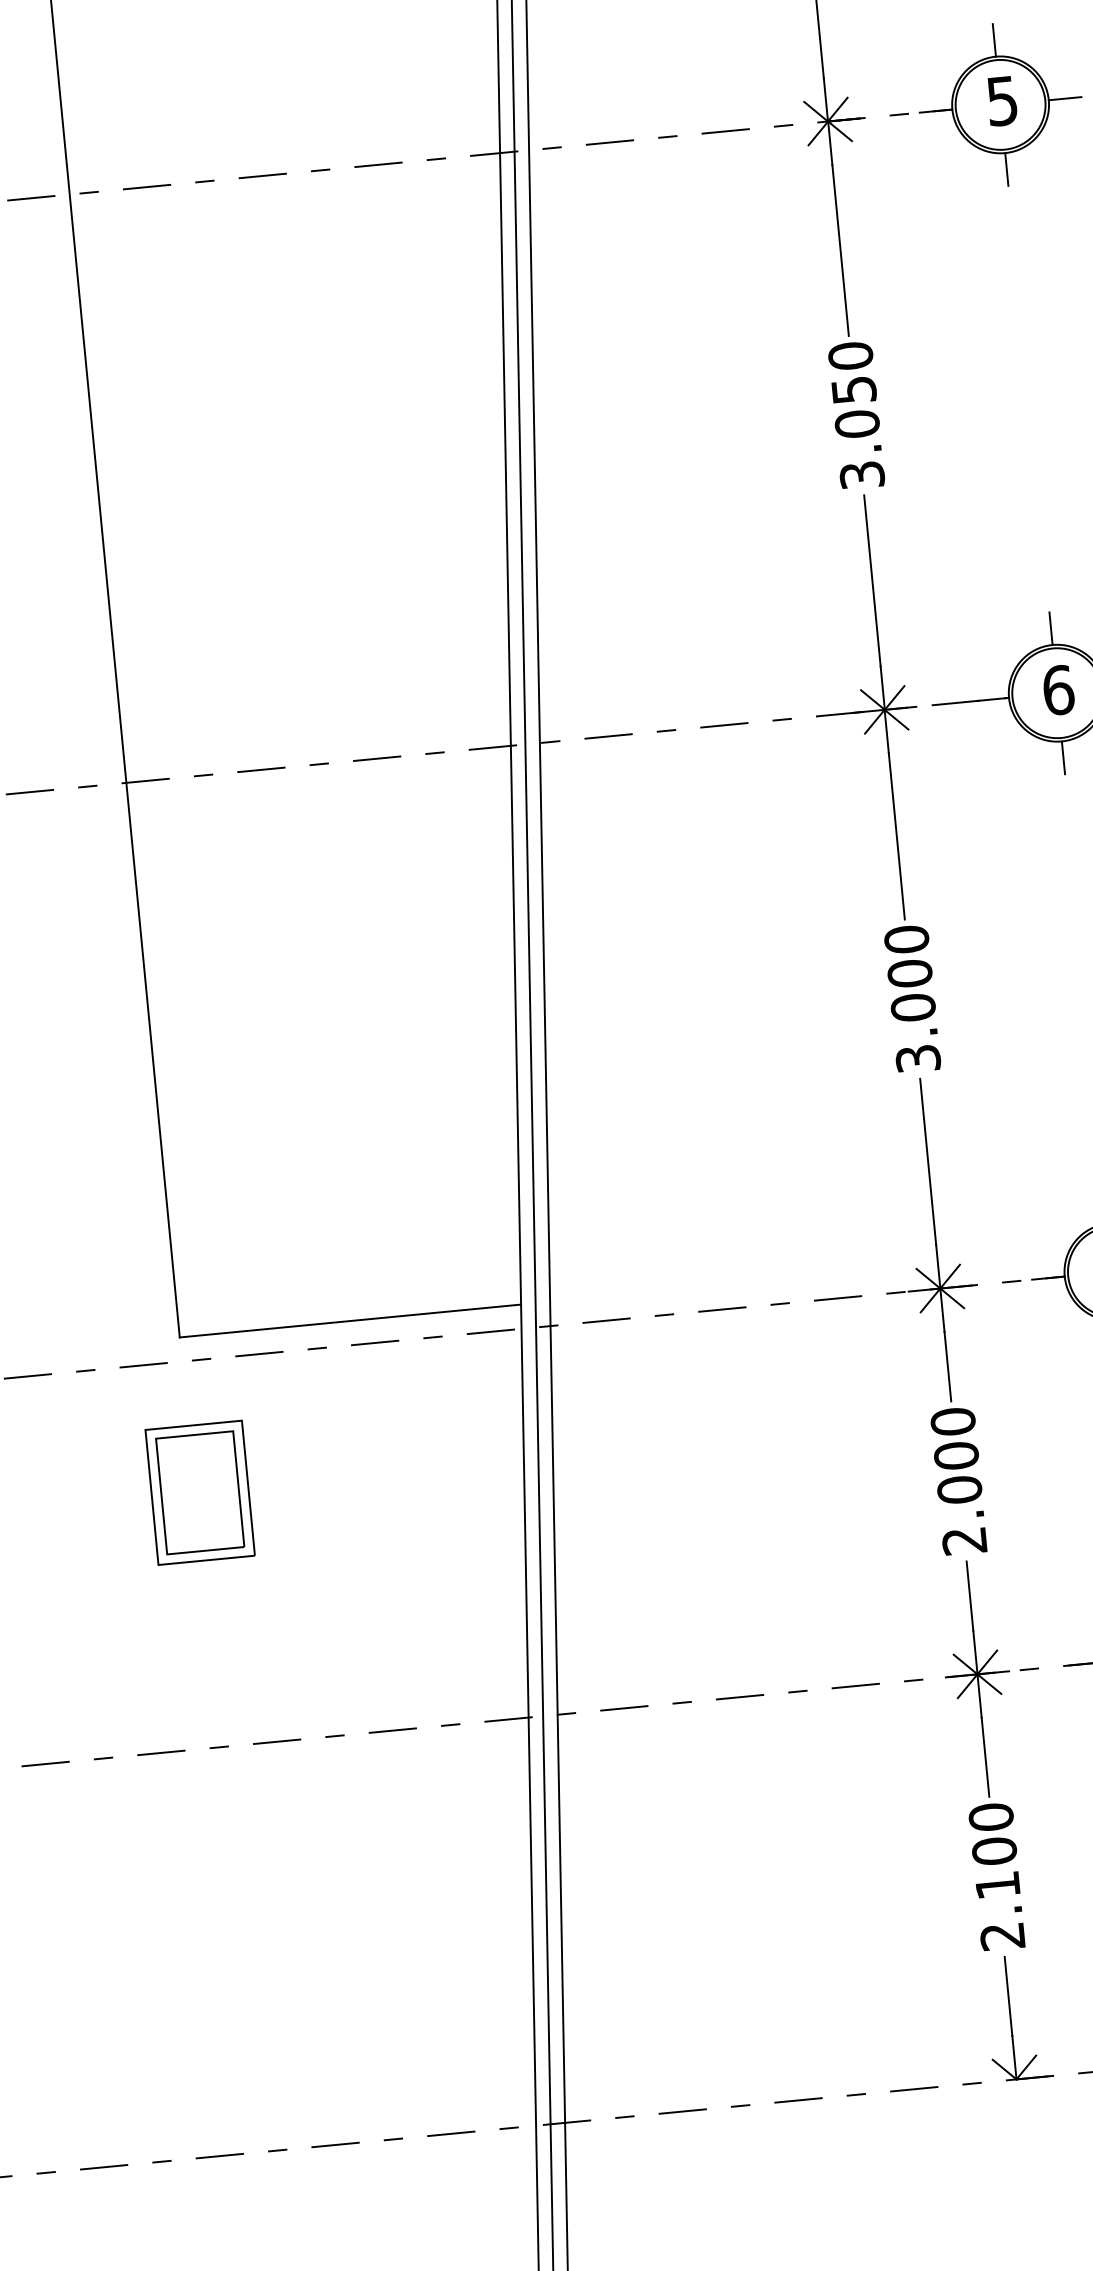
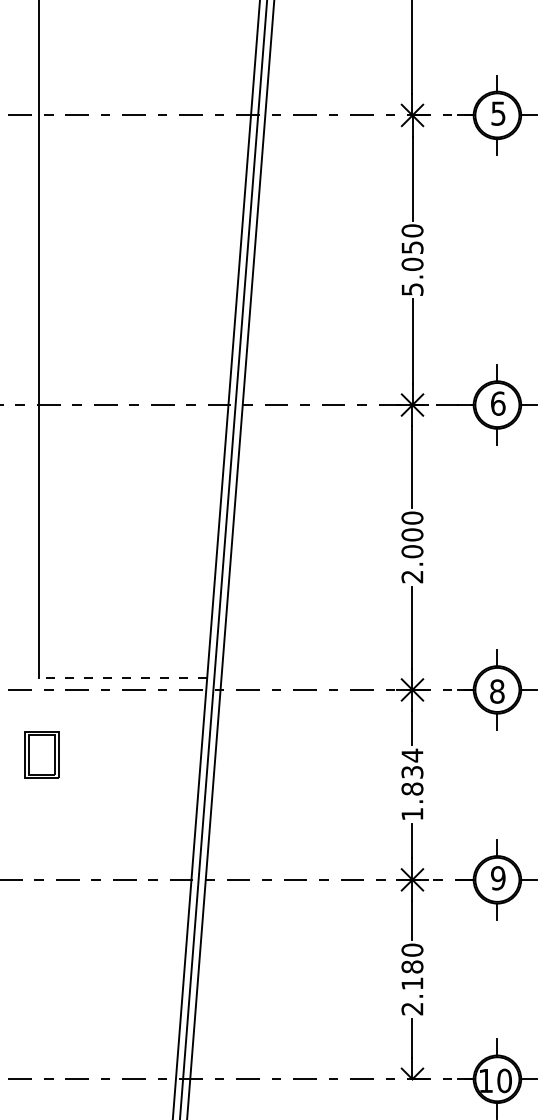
text: (860, 475) -> (411, 289), 3.050 -> 5.050
text: (918, 1058) -> (412, 576), 3.000 -> 2.000
line: (349, 1322) -> (122, 678), solid -> dashed
text: (958, 1480) -> (412, 784), 2.000 -> 1.834
part: (199, 1492) -> (41, 754), size x0.7
text: (994, 1850) -> (412, 966), 2.100 -> 2.180

